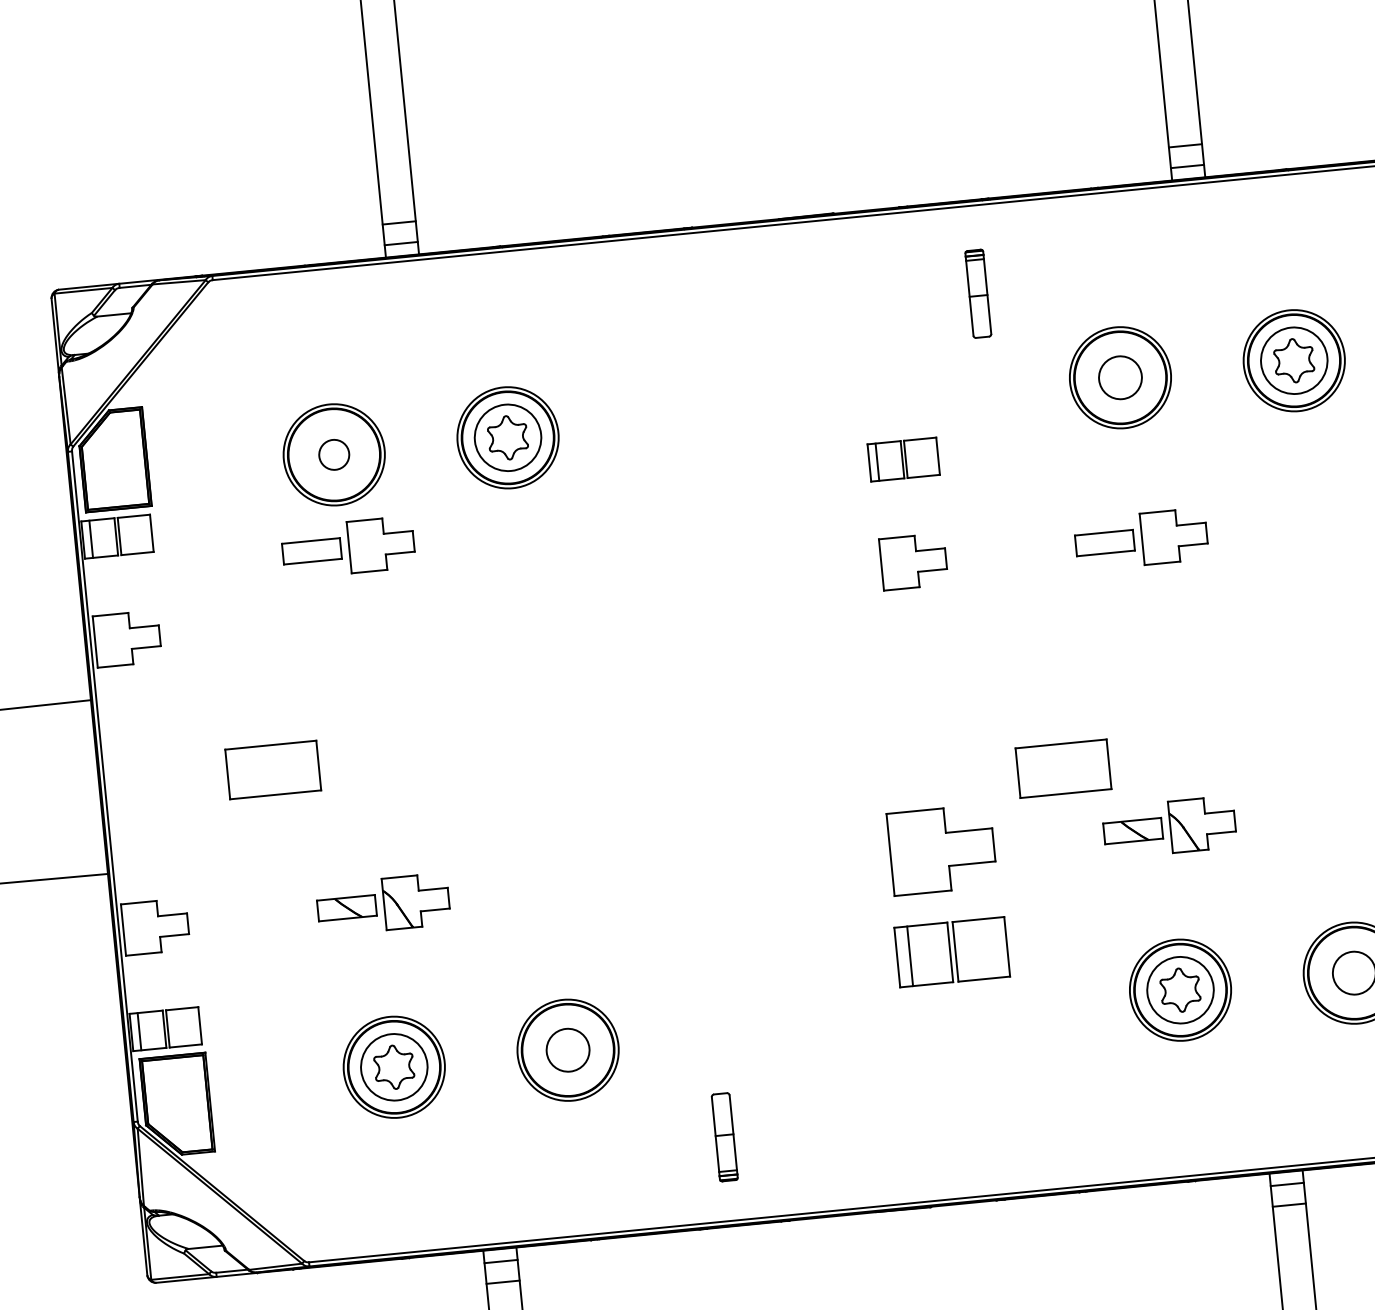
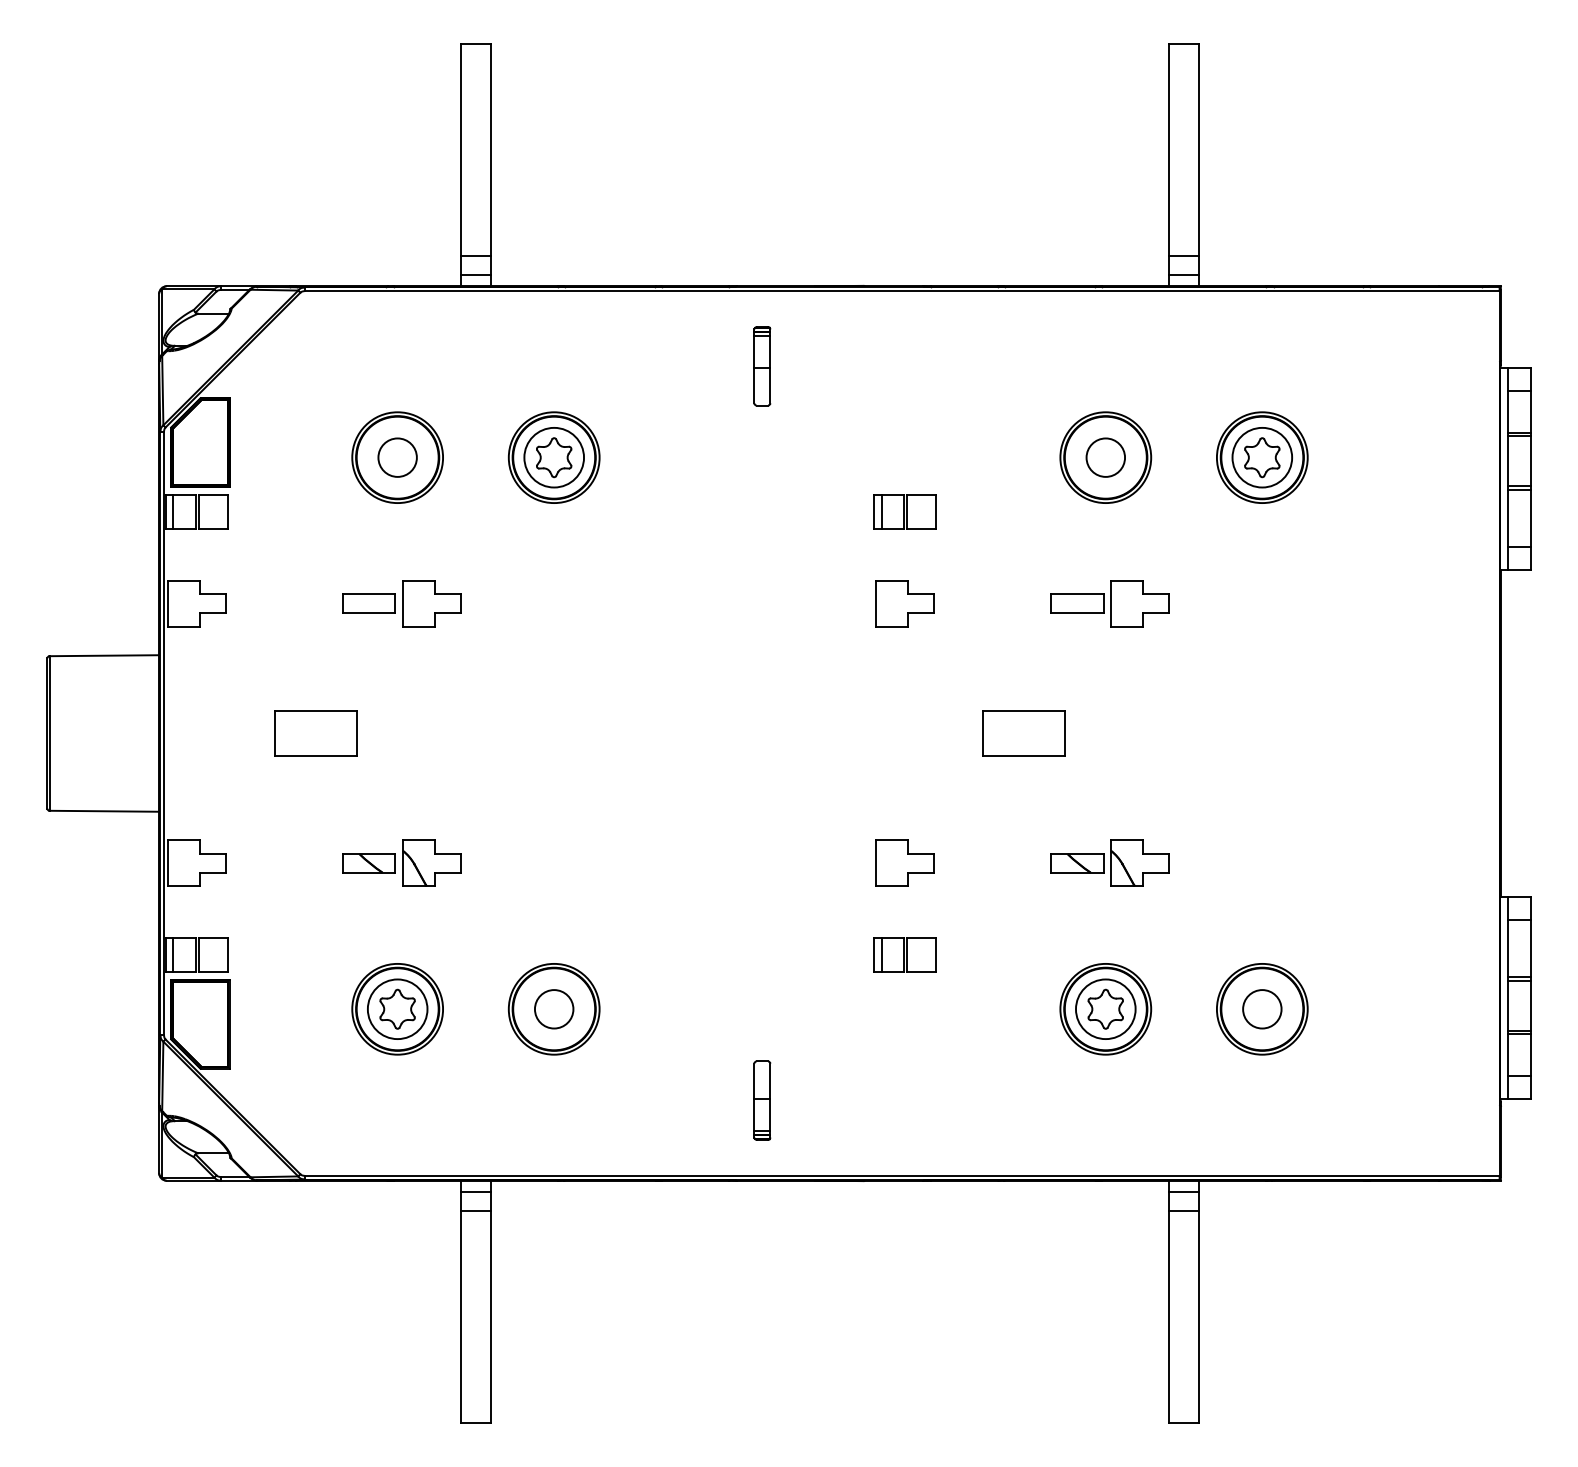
part: (978, 293) -> (762, 366), moved
circle: (334, 454) -> (397, 457), size x1.43
part: (347, 547) -> (401, 603), moved
part: (1063, 768) -> (1023, 733), moved
part: (941, 849) -> (904, 862), size x0.62
part: (951, 951) -> (904, 954), size x0.62
part: (724, 1137) -> (762, 1100), moved

